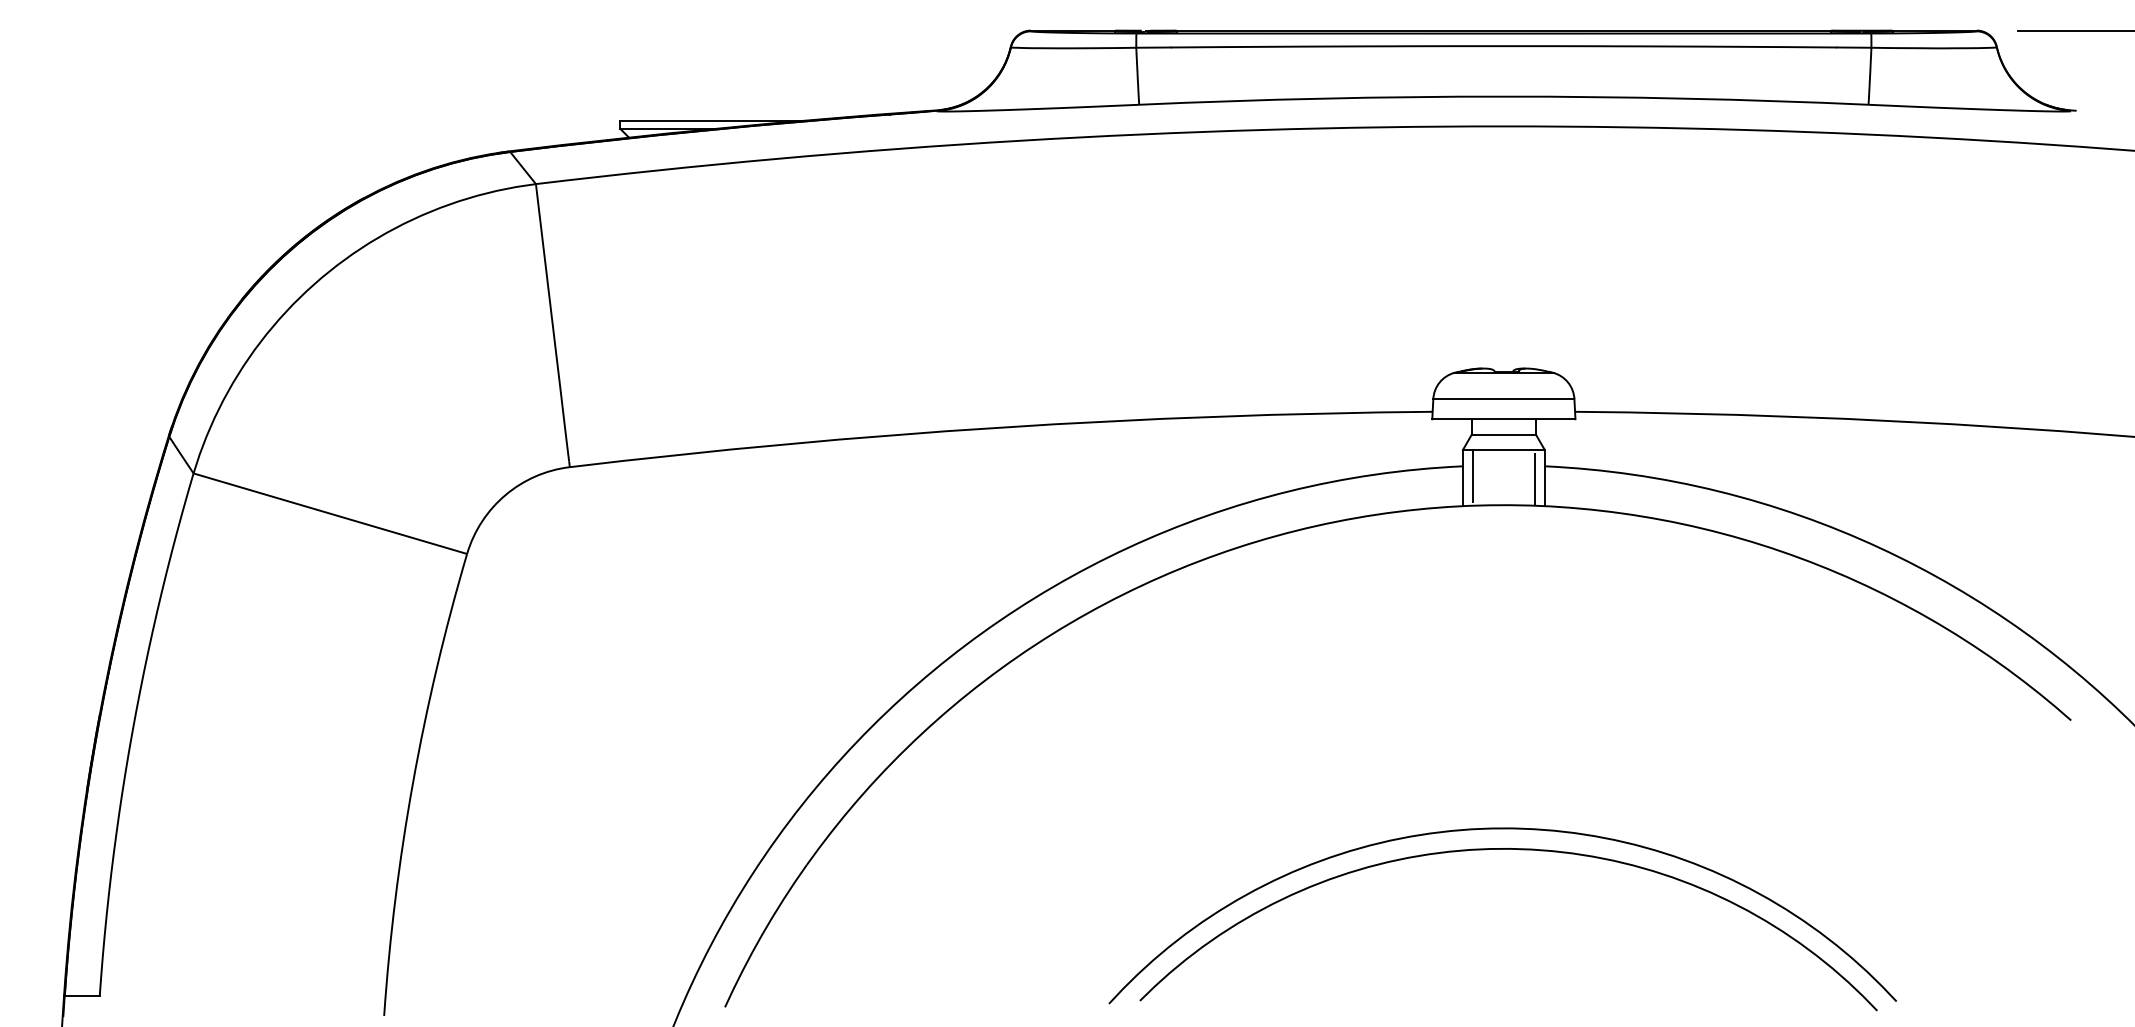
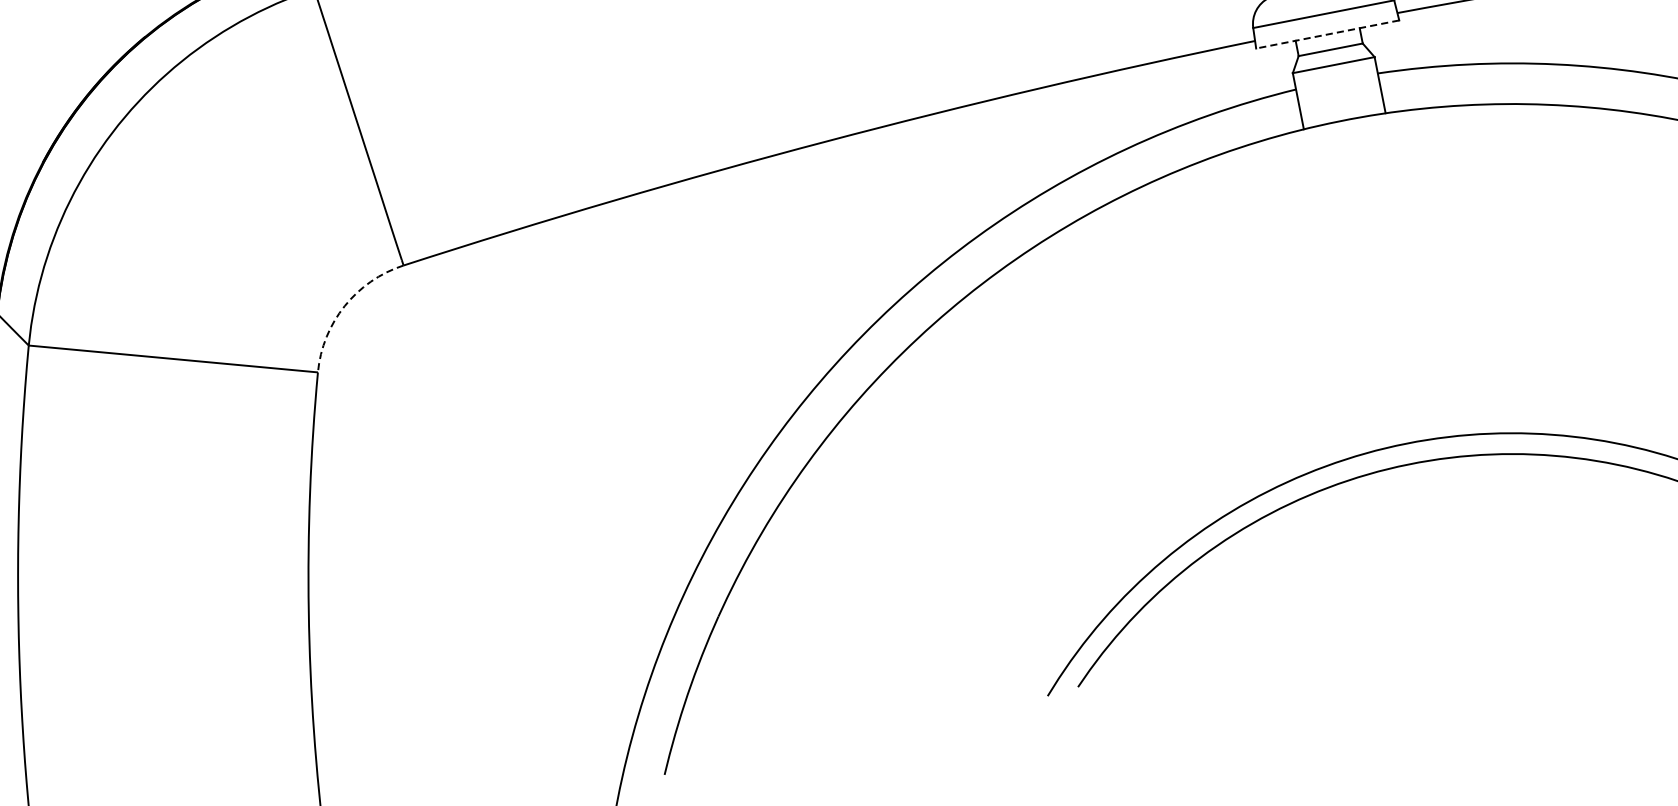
line: (1503, 419) -> (1327, 34), solid -> dashed
line: (1472, 477) -> (1307, 98), removed
line: (1535, 477) -> (1370, 86), removed
arc: (505, 495) -> (344, 306), solid -> dashed

